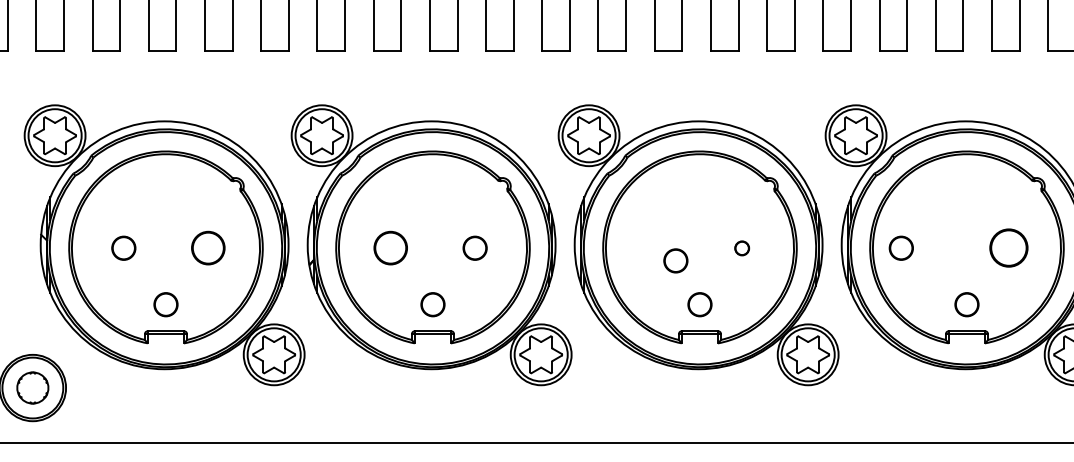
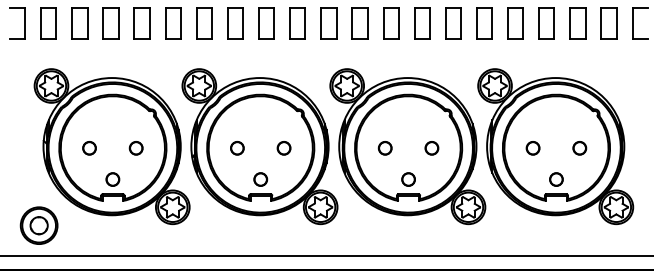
part: (206, 248) -> (135, 148), size x0.71
circle: (391, 248) -> (237, 148), size x0.71
part: (741, 248) -> (431, 148), size x1.67
part: (900, 248) -> (532, 148), moved
part: (1008, 248) -> (579, 148), size x0.62
part: (674, 261) -> (384, 148), moved

